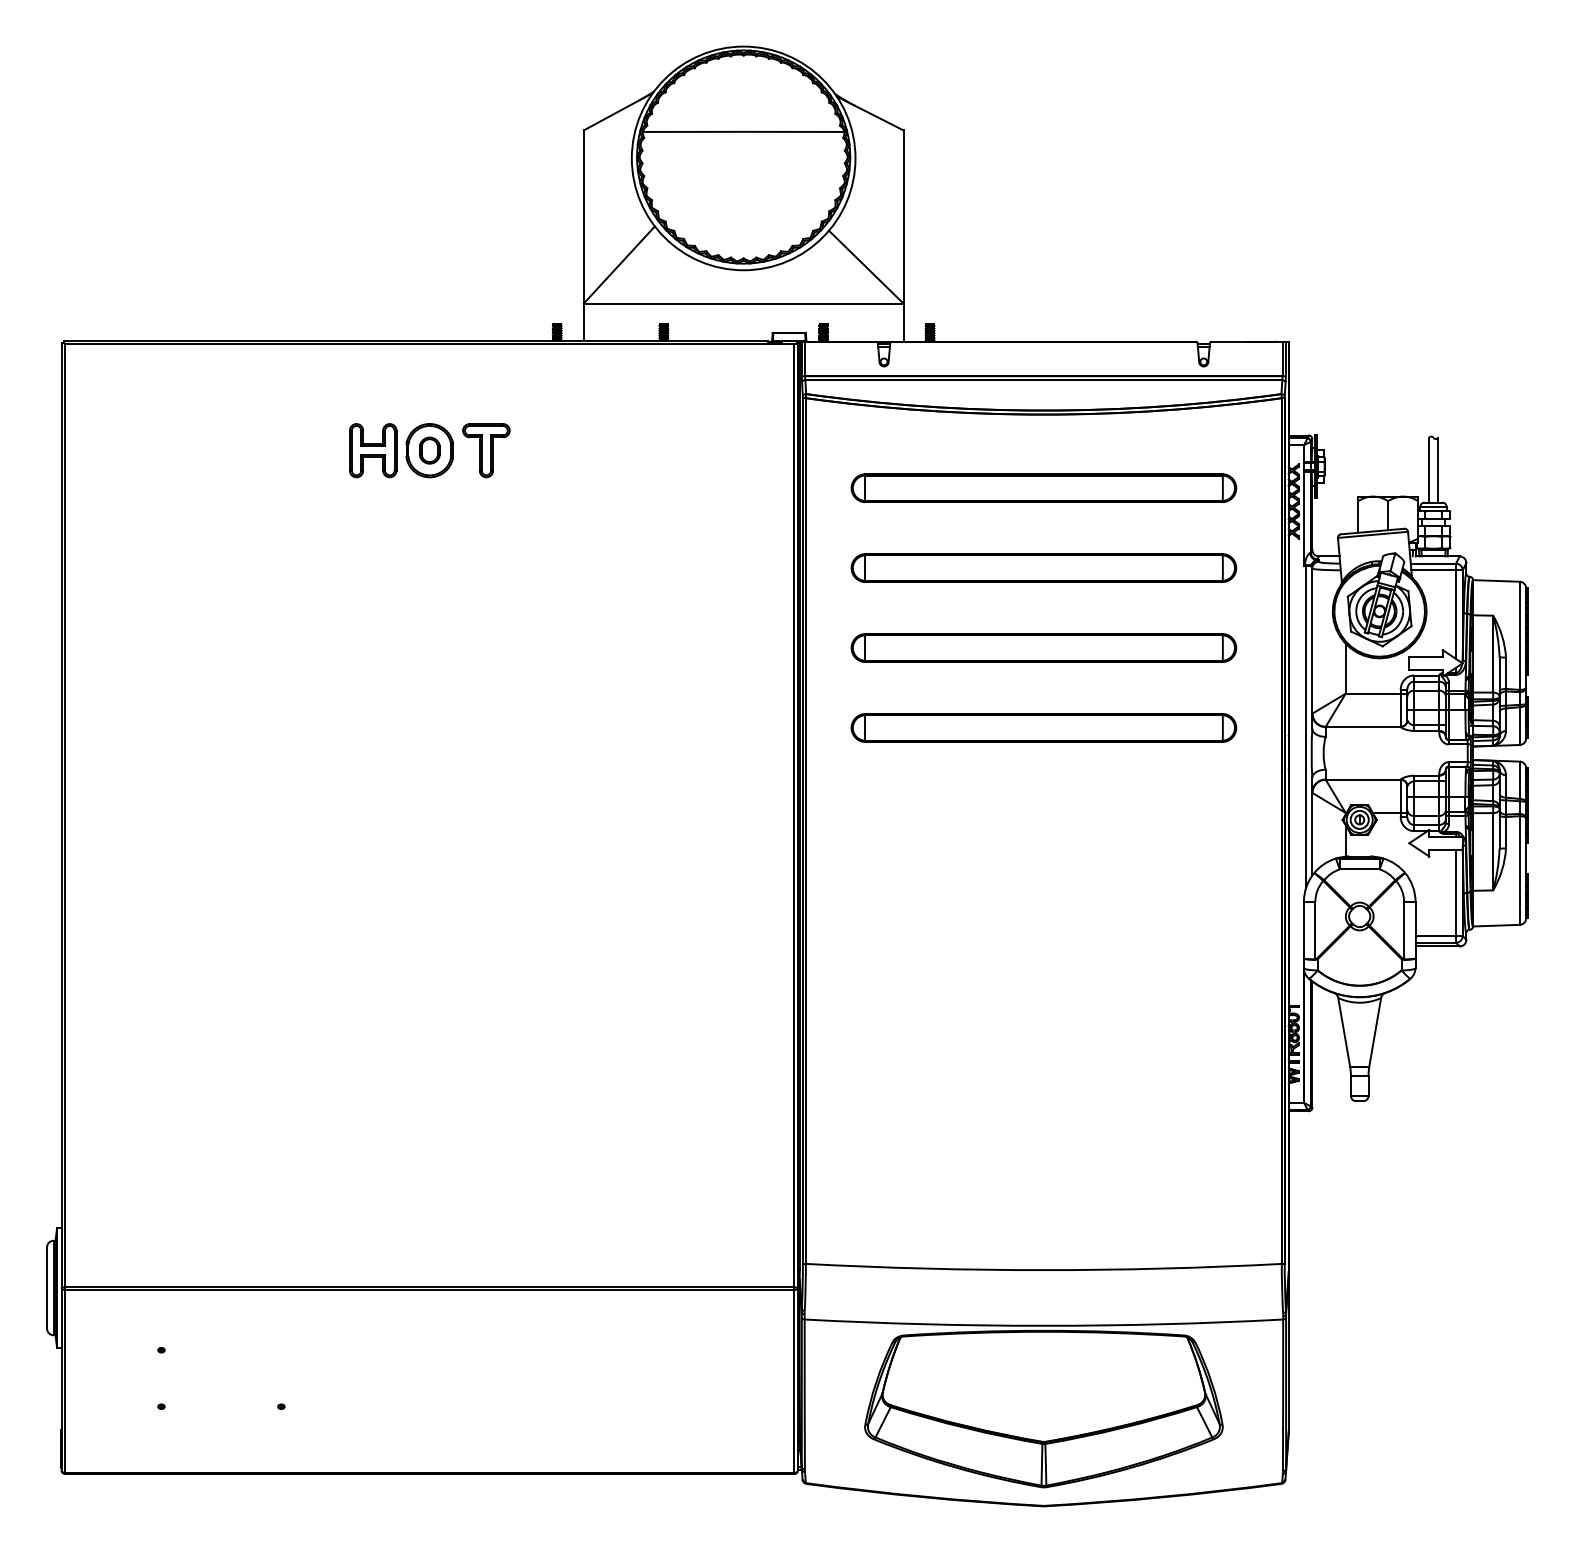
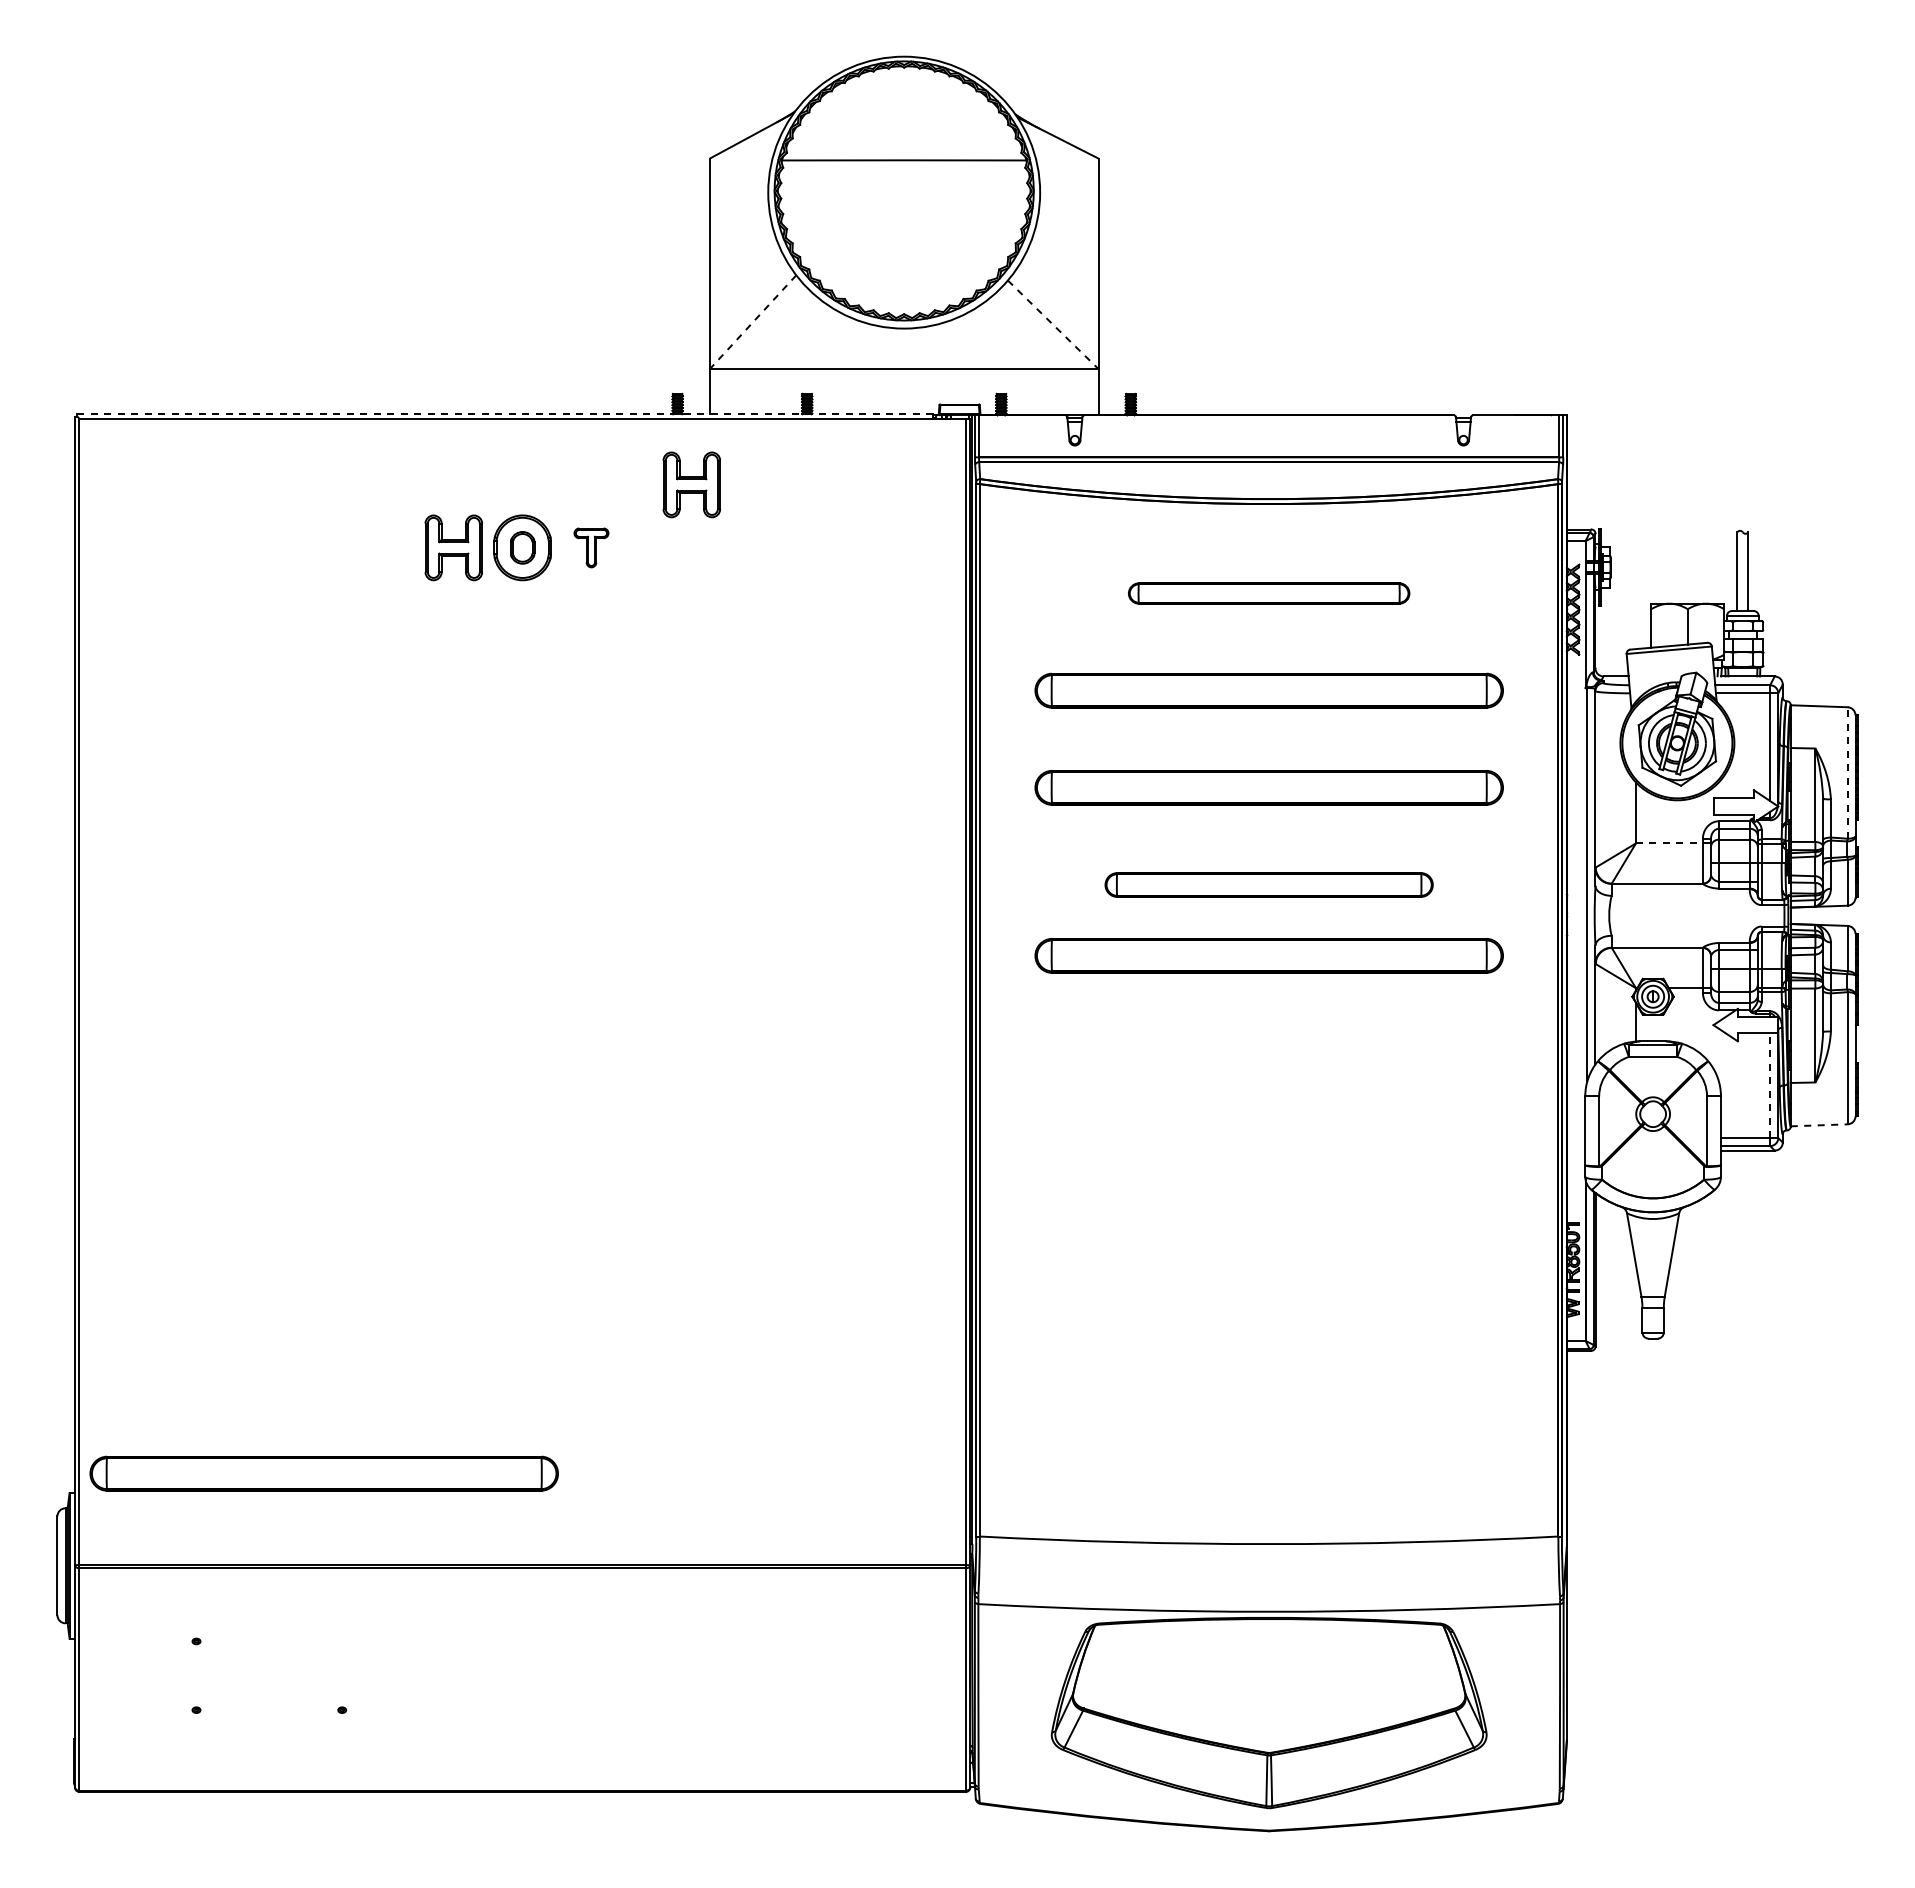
line: (619, 265) -> (753, 322), solid -> dashed
line: (866, 267) -> (1053, 325), solid -> dashed
line: (415, 340) -> (505, 414), solid -> dashed
part: (568, 398) -> (691, 484), added
part: (486, 450) -> (591, 547), size x0.6
part: (1043, 488) -> (1268, 593), size x0.6
line: (1519, 636) -> (1847, 773), solid -> dashed
line: (1373, 693) -> (1669, 843), solid -> dashed
part: (1043, 727) -> (1268, 884), size x0.7
part: (1043, 785) -> (1268, 955), added
line: (1456, 892) -> (1770, 1085), solid -> dashed
line: (1496, 925) -> (1819, 1125), solid -> dashed
part: (265, 1212) -> (323, 1473), added

